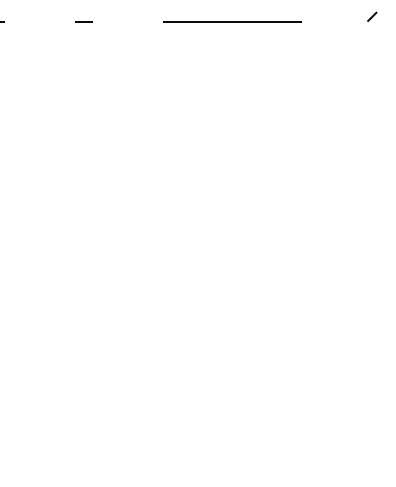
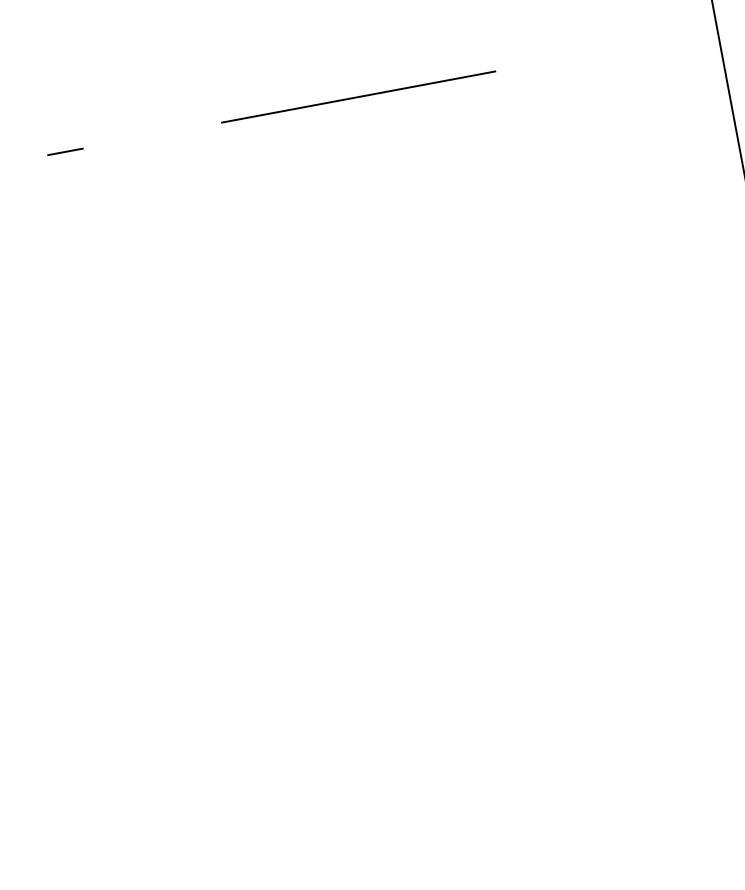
line: (372, 16) -> (633, 35), removed

